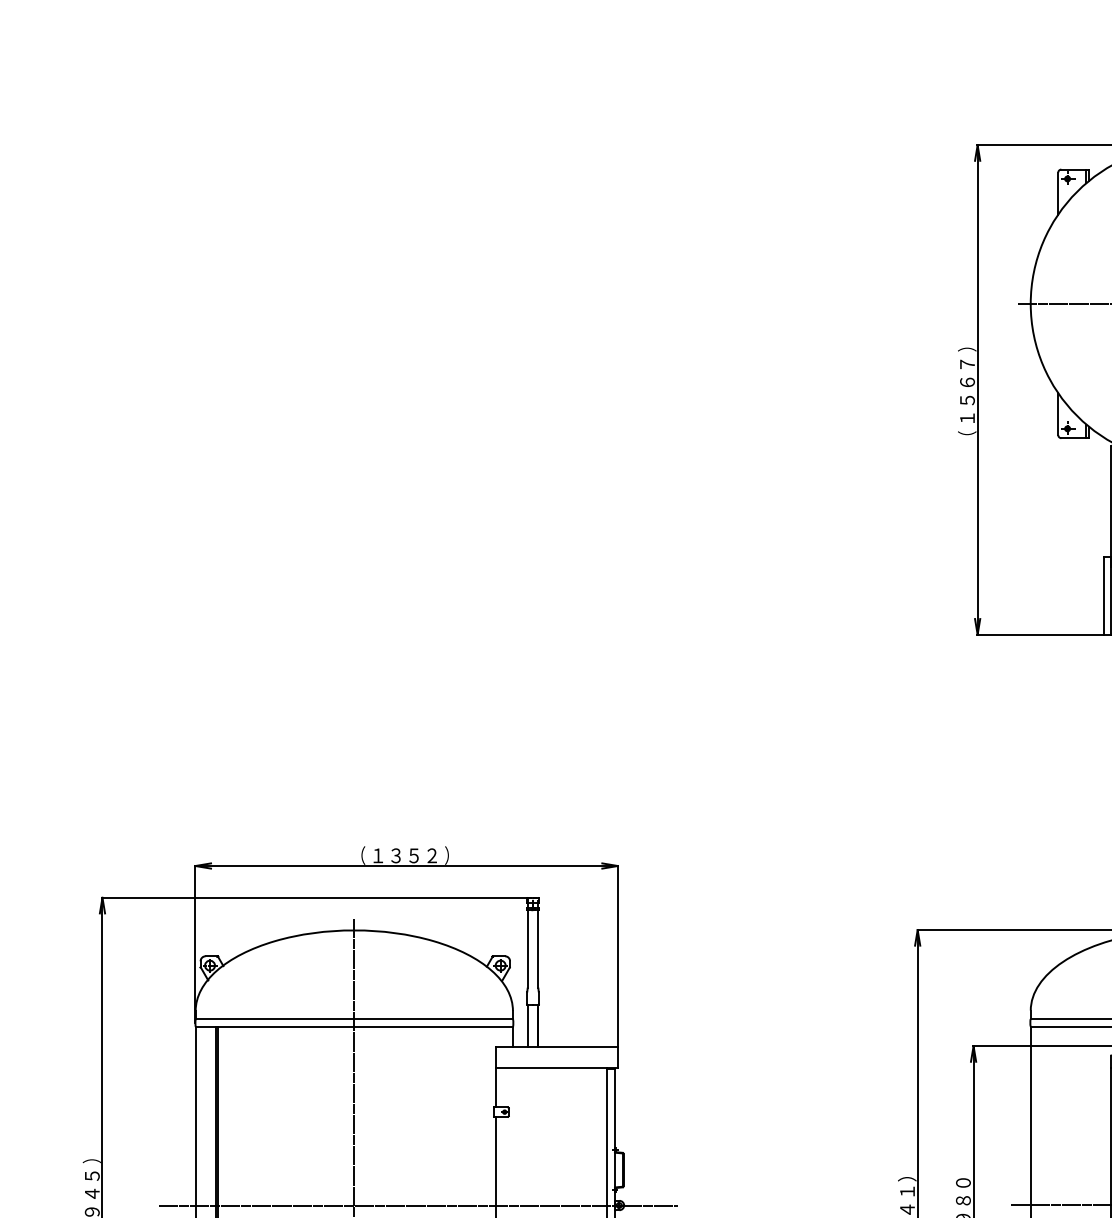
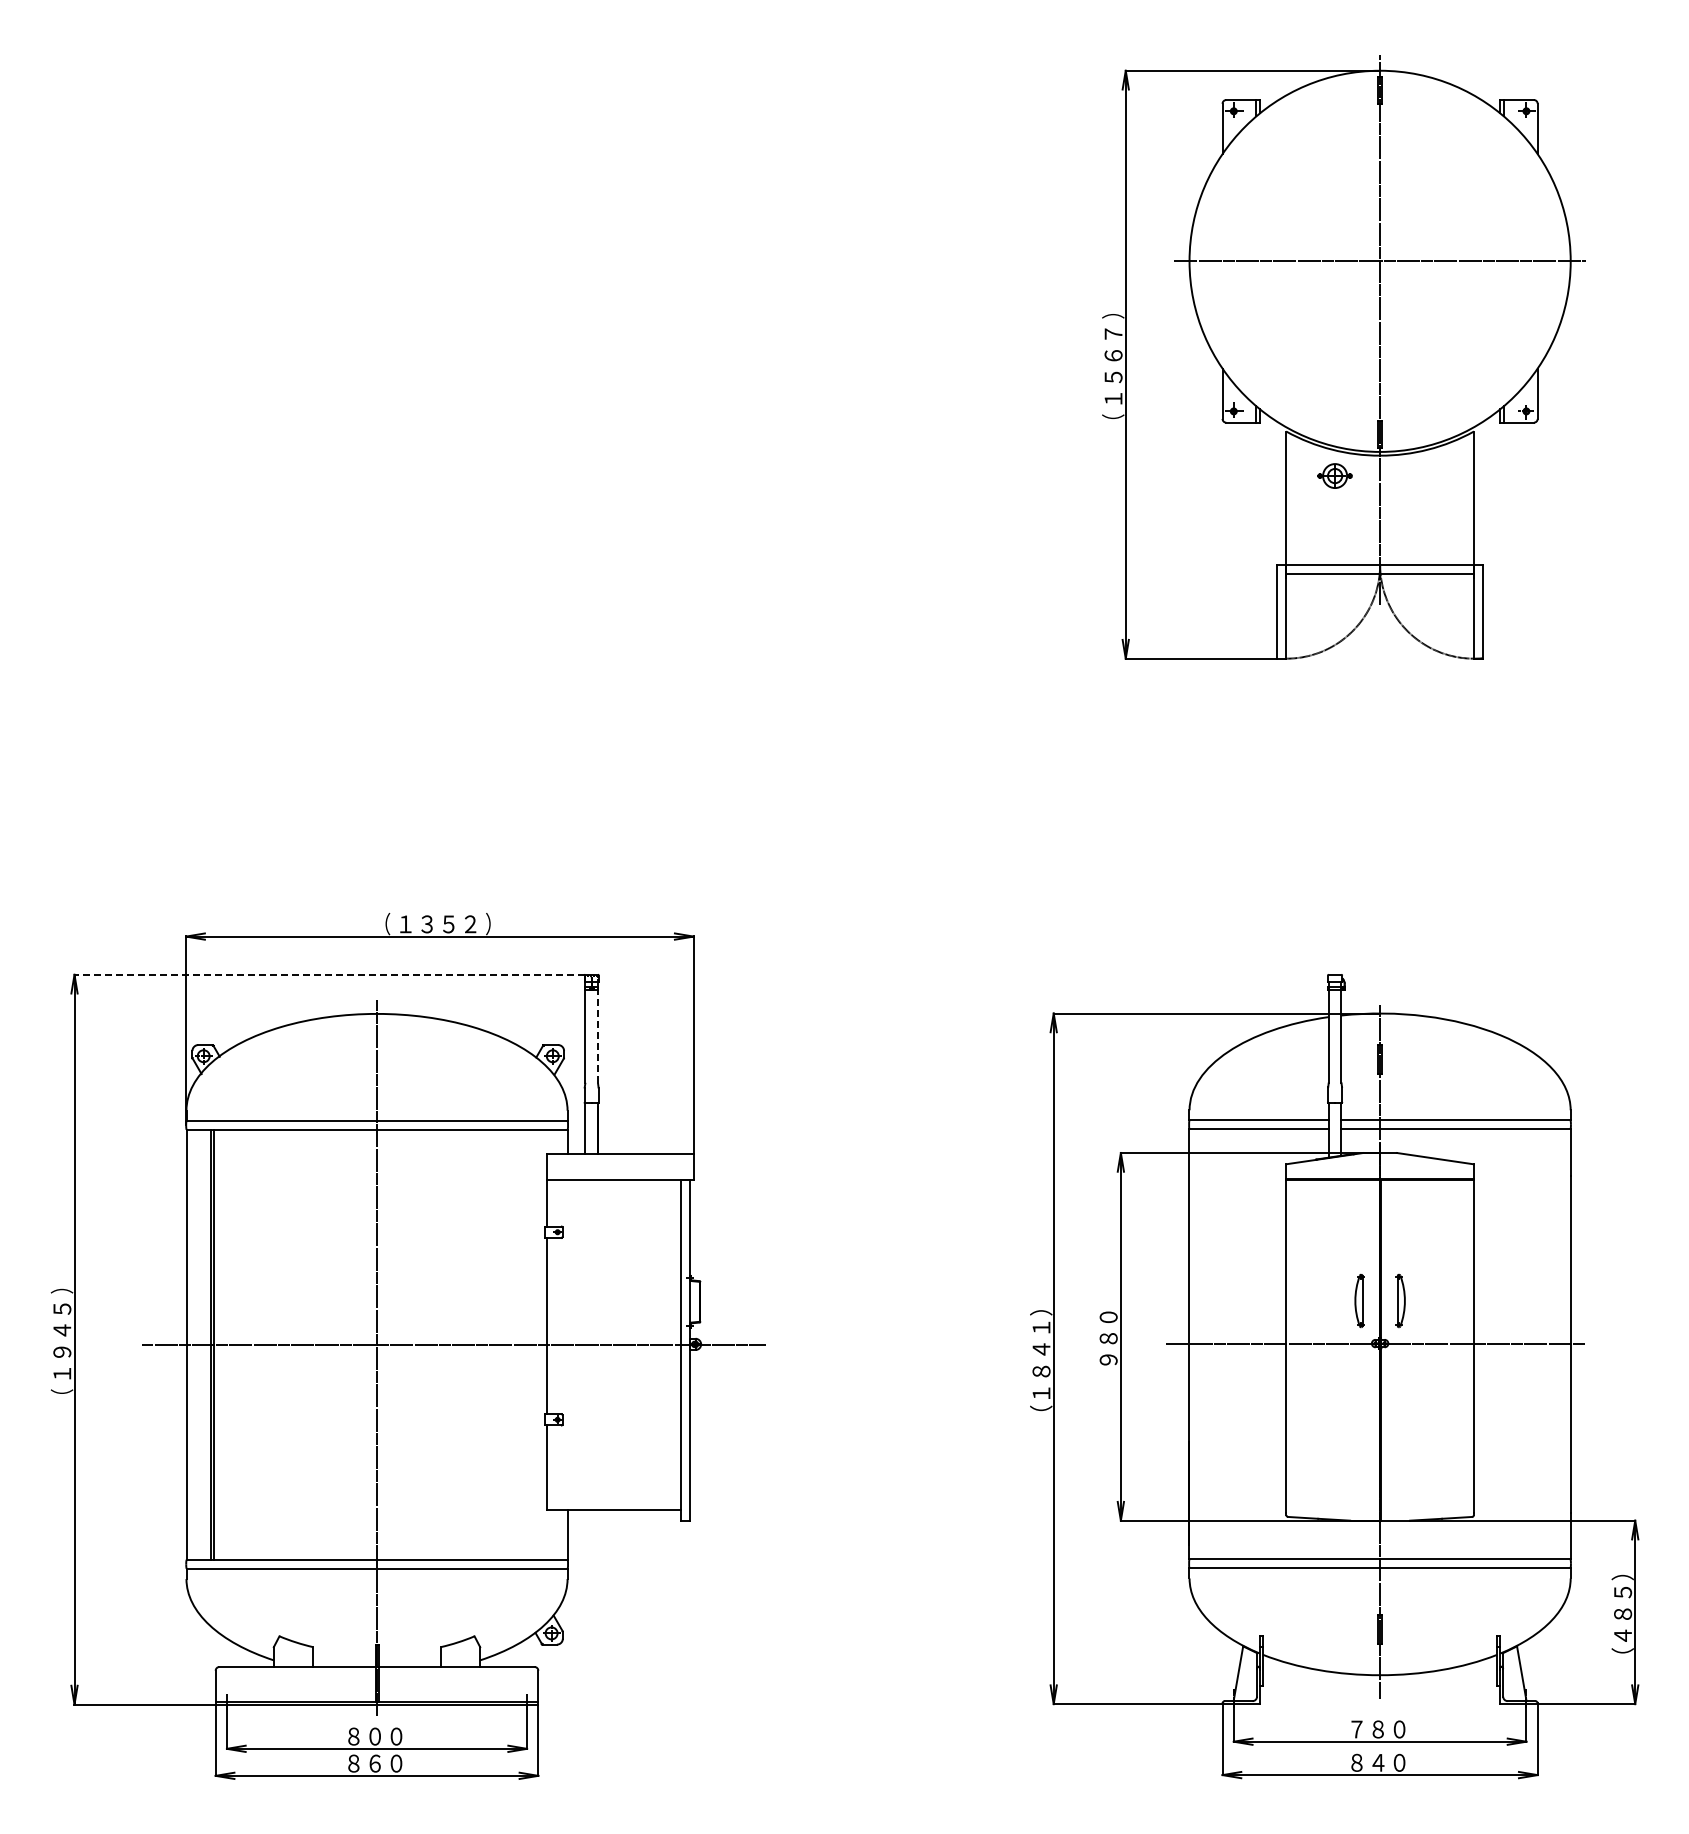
line: (314, 897) -> (329, 974), solid -> dashed
line: (538, 949) -> (598, 1036), solid -> dashed

